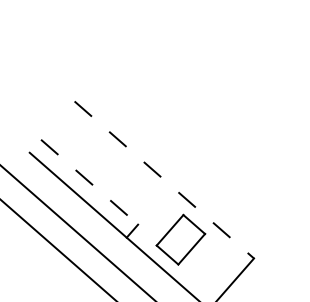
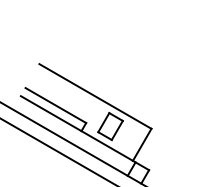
line: (164, 180) -> (95, 96), dashed -> solid
line: (88, 182) -> (55, 105), dashed -> solid

